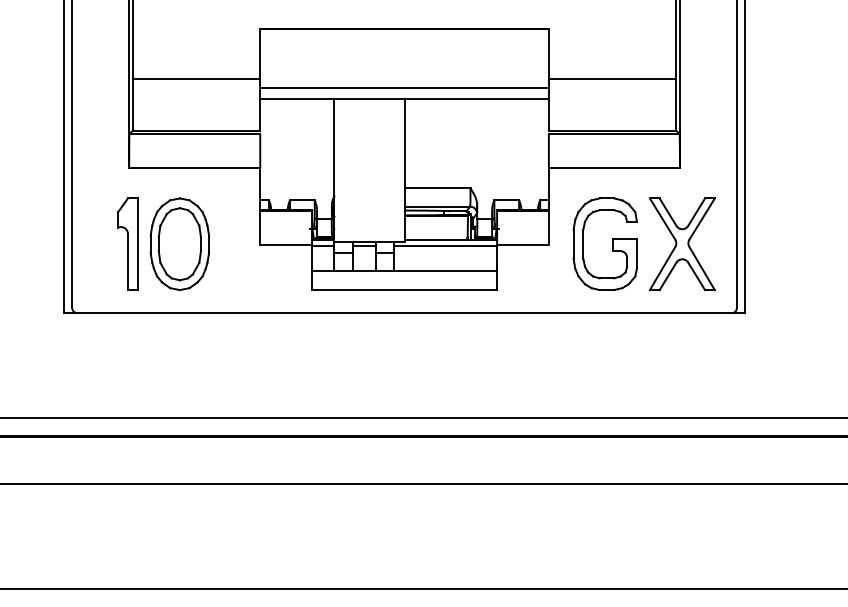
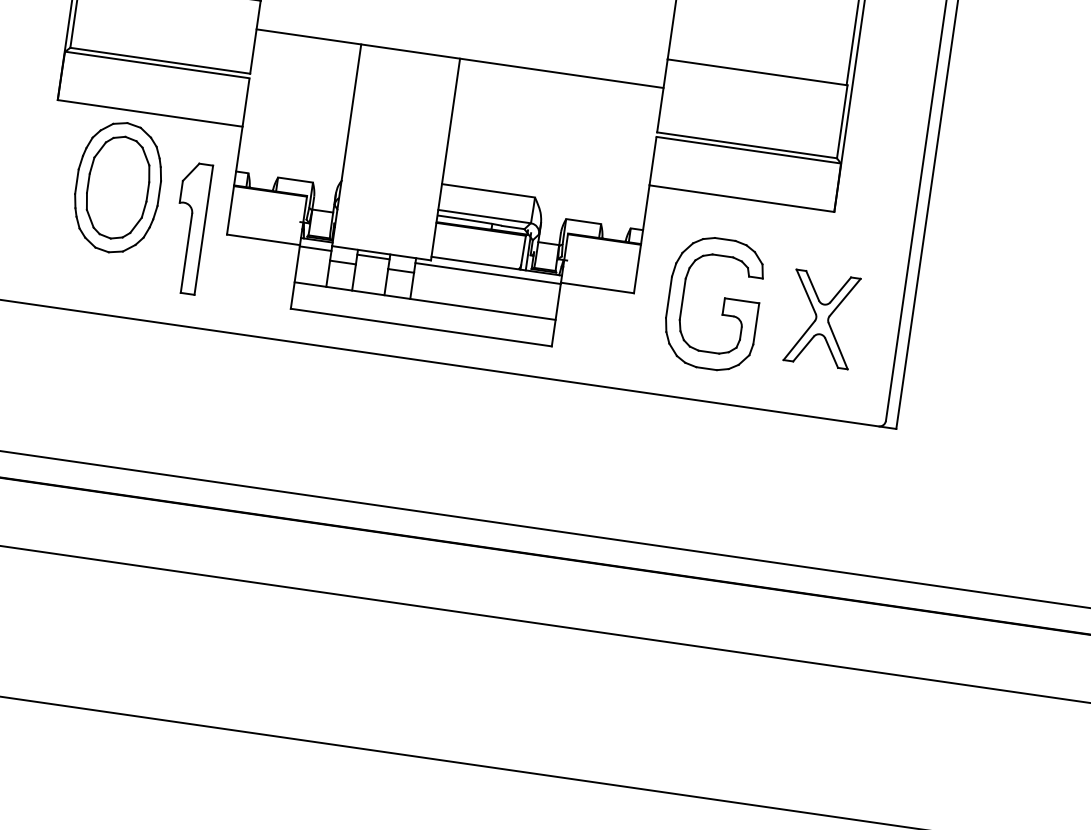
line: (404, 88) -> (462, 43), removed
part: (127, 243) -> (189, 227), moved
part: (179, 244) -> (117, 187), moved
part: (681, 244) -> (821, 319), size x0.7

